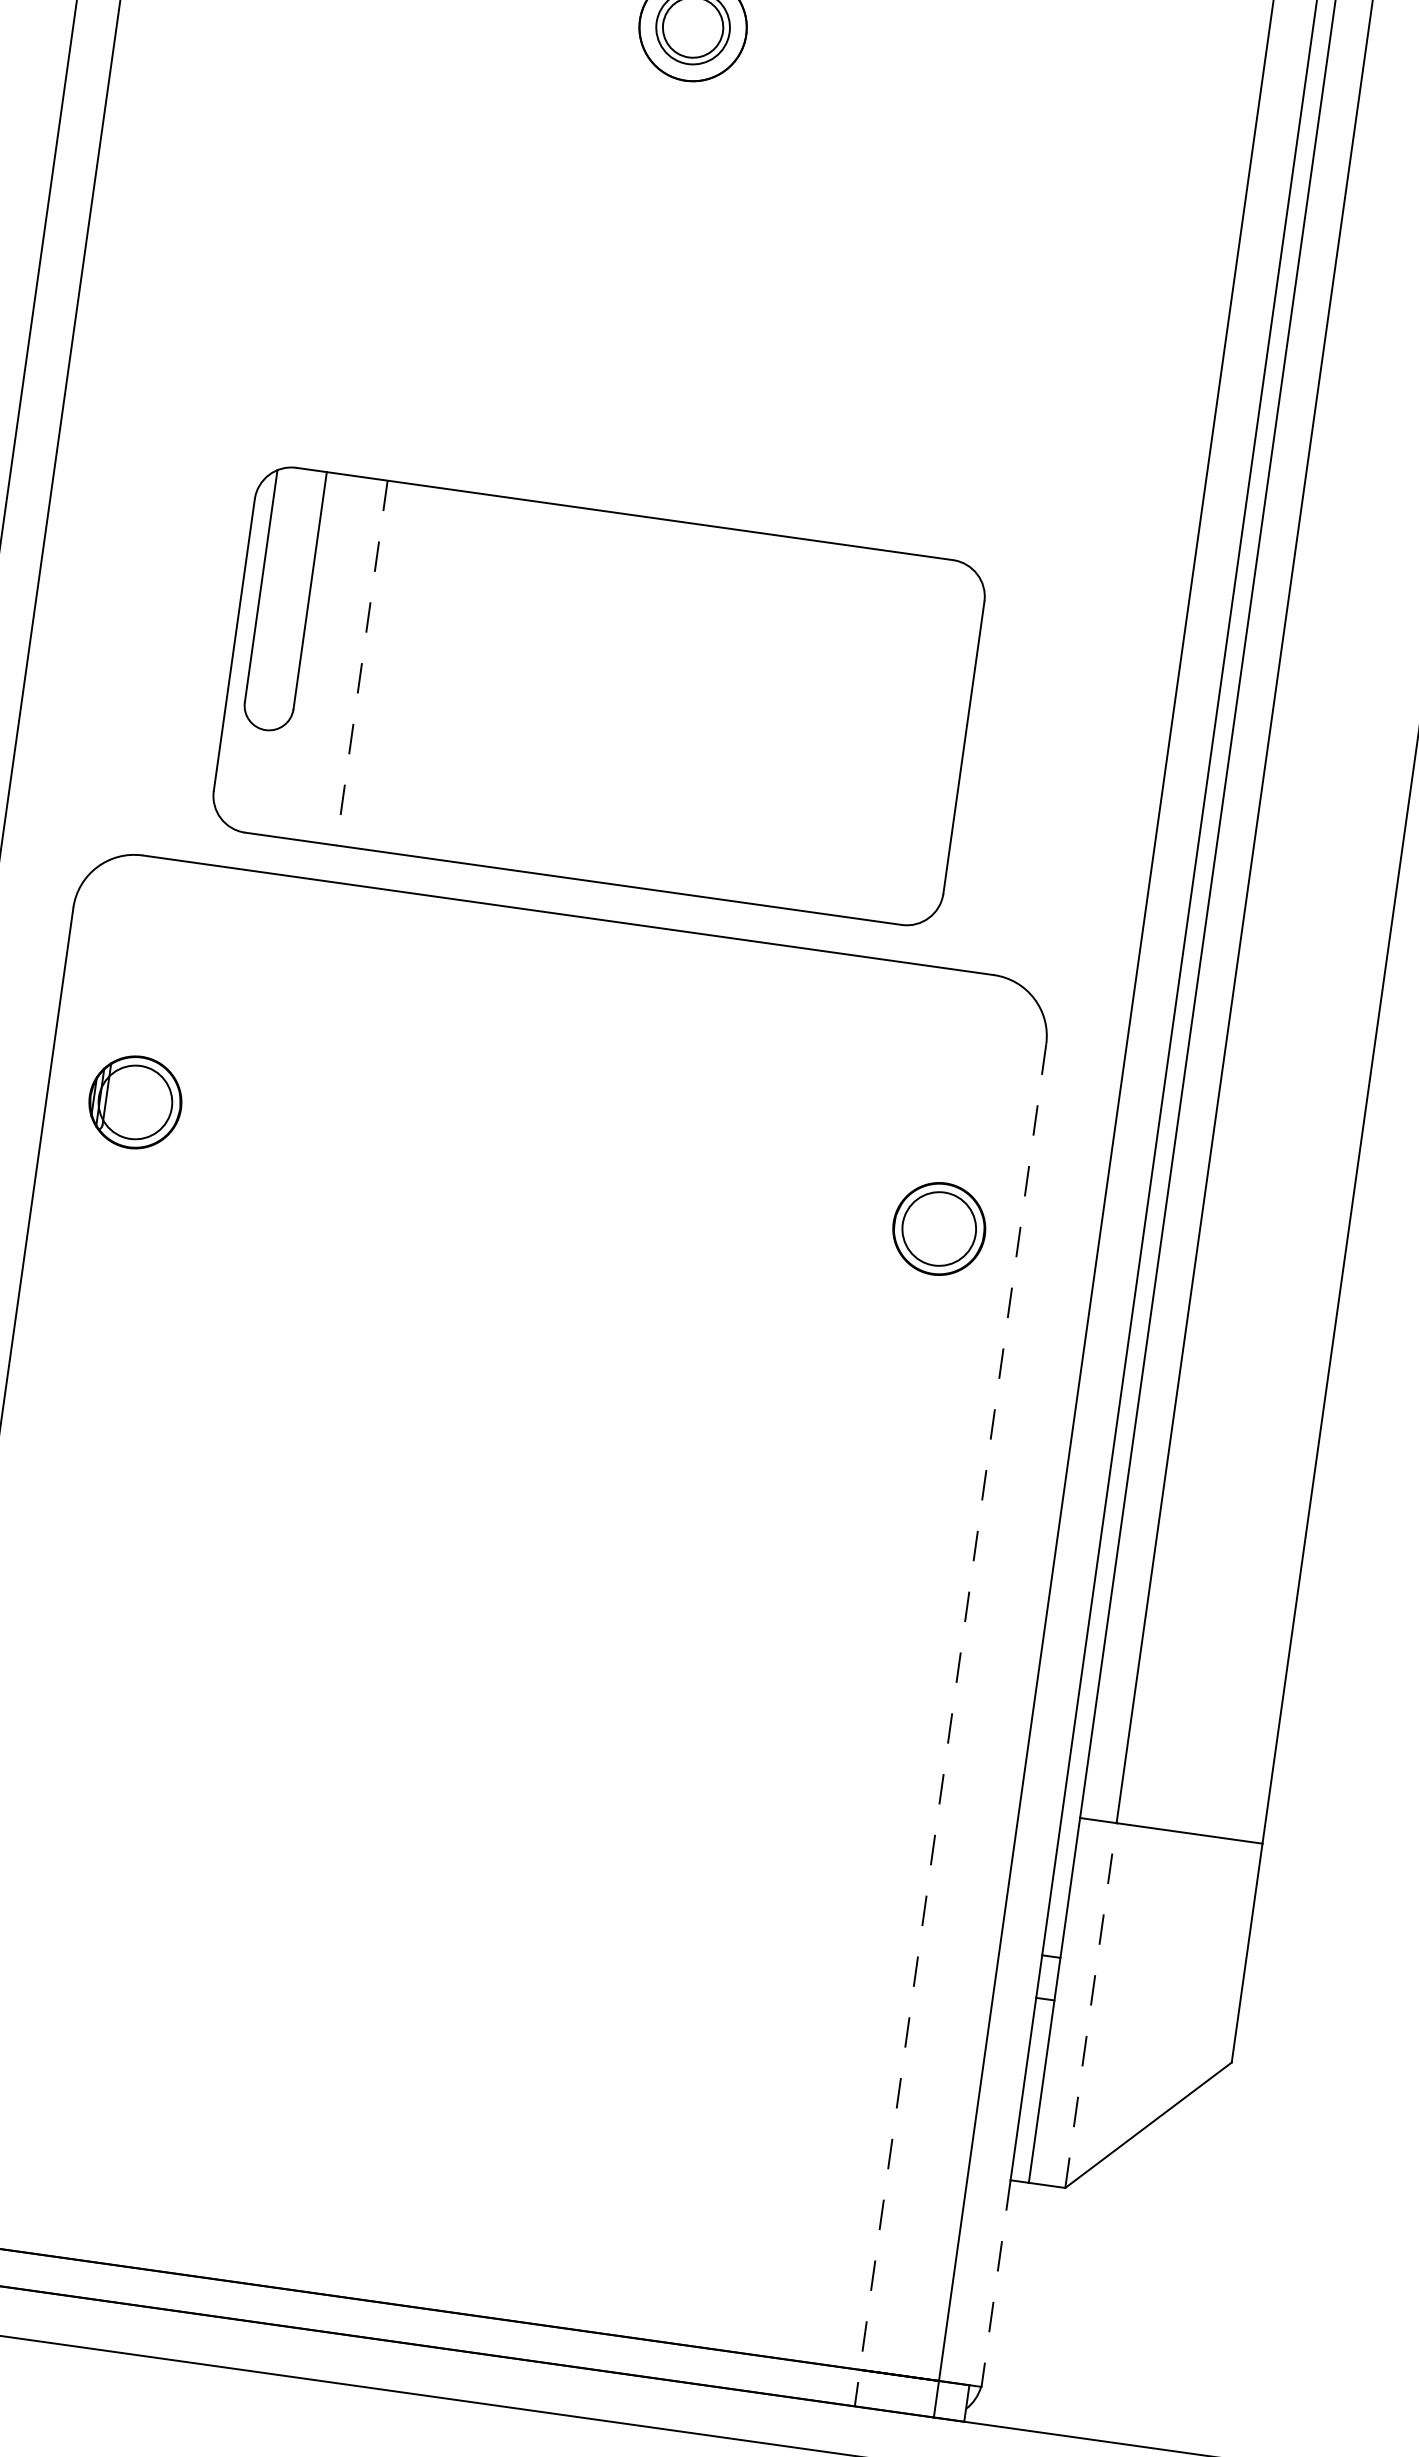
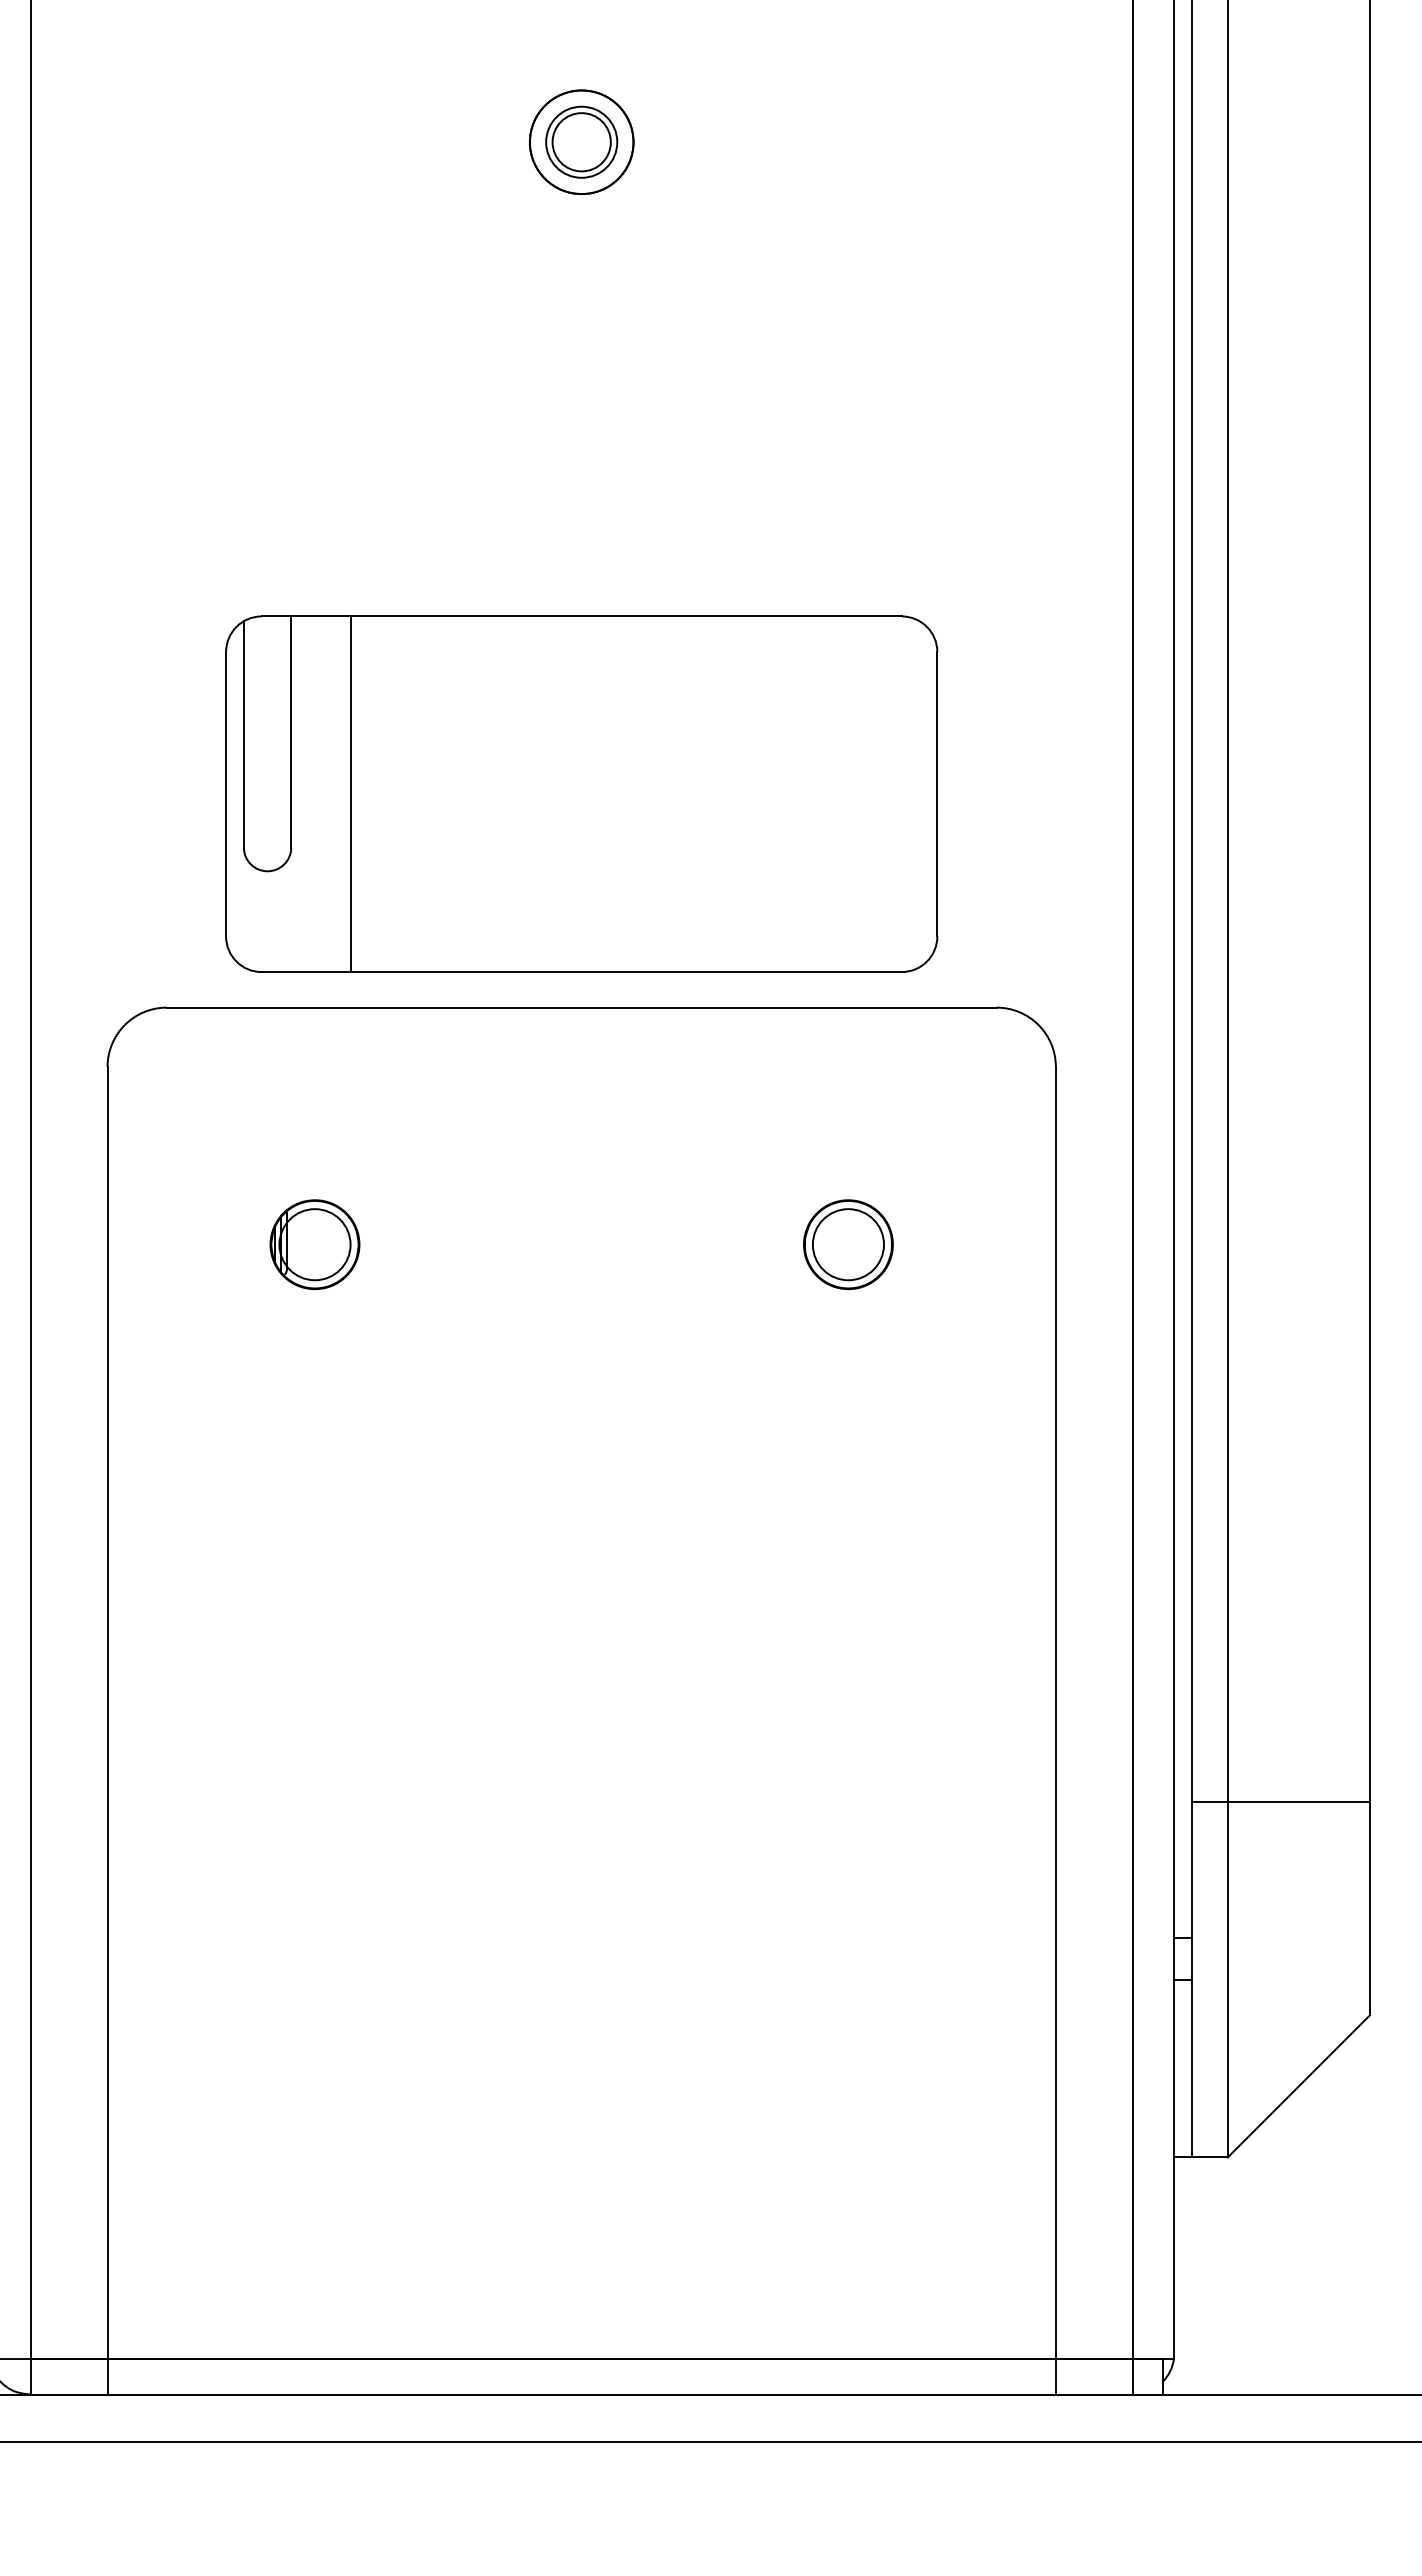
line: (361, 663) -> (350, 794), dashed -> solid
part: (134, 1102) -> (314, 1244), moved
part: (939, 1228) -> (848, 1244), moved
line: (950, 1725) -> (1055, 1730), dashed -> solid
line: (1090, 2005) -> (1227, 1979), dashed -> solid
line: (996, 2283) -> (1174, 2258), dashed -> solid

